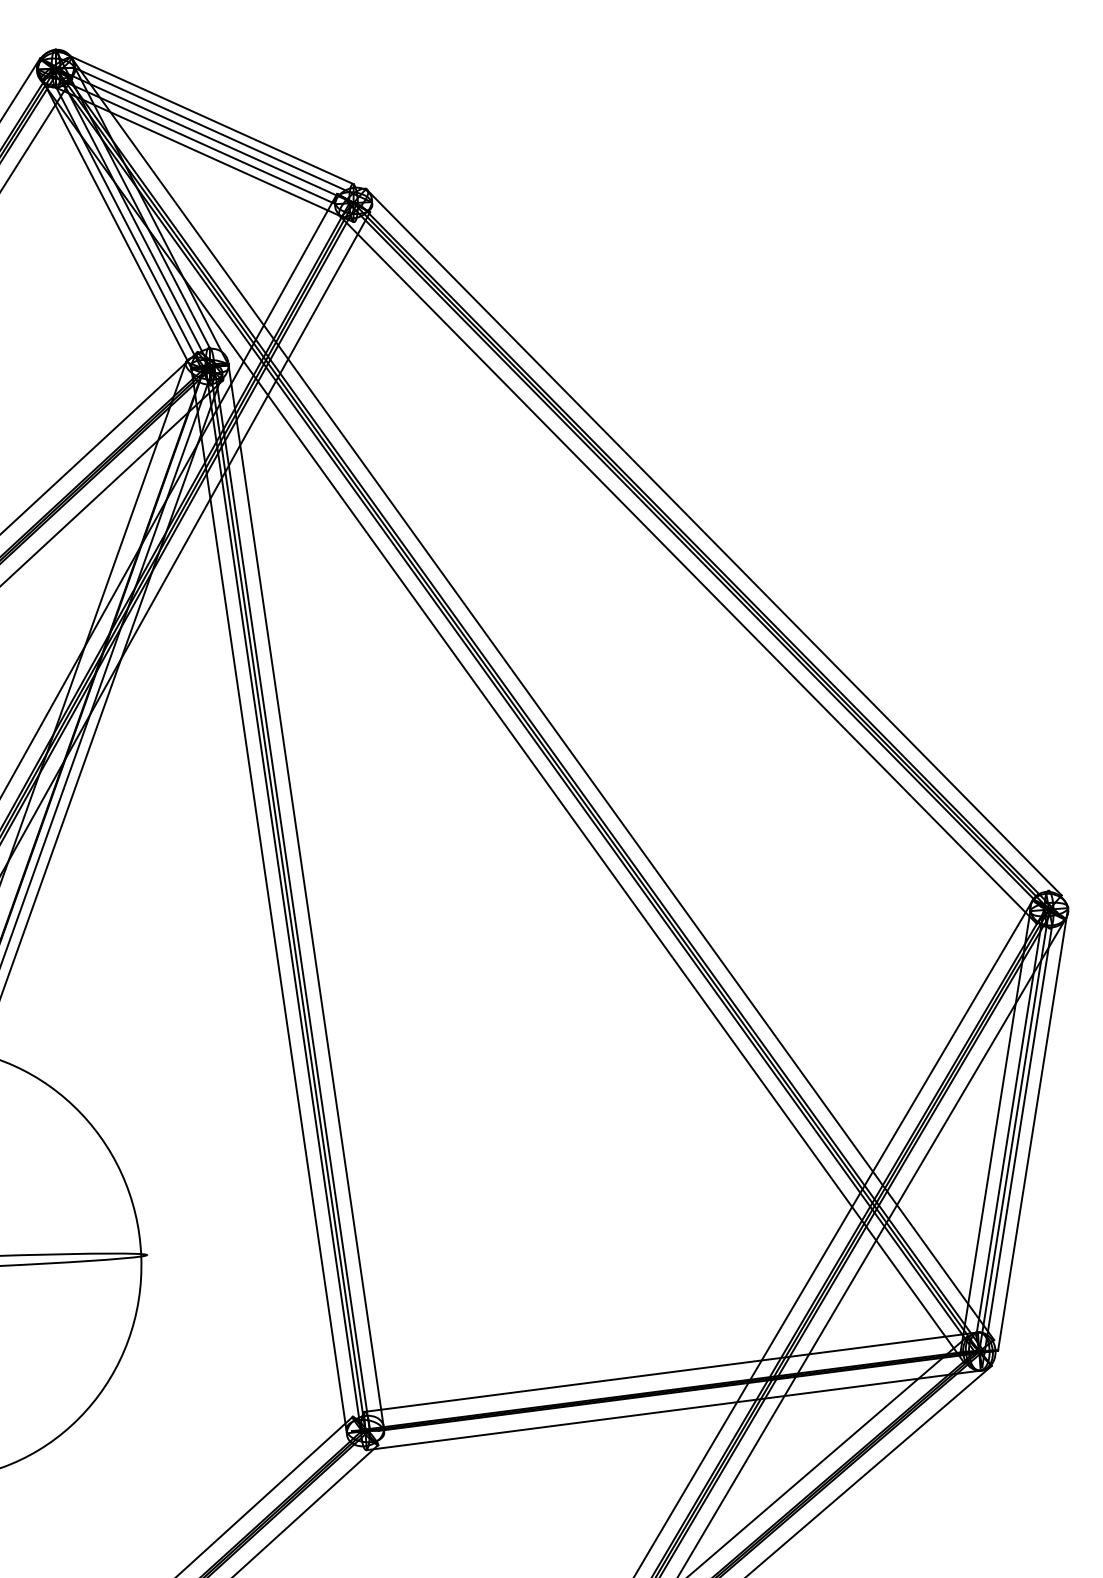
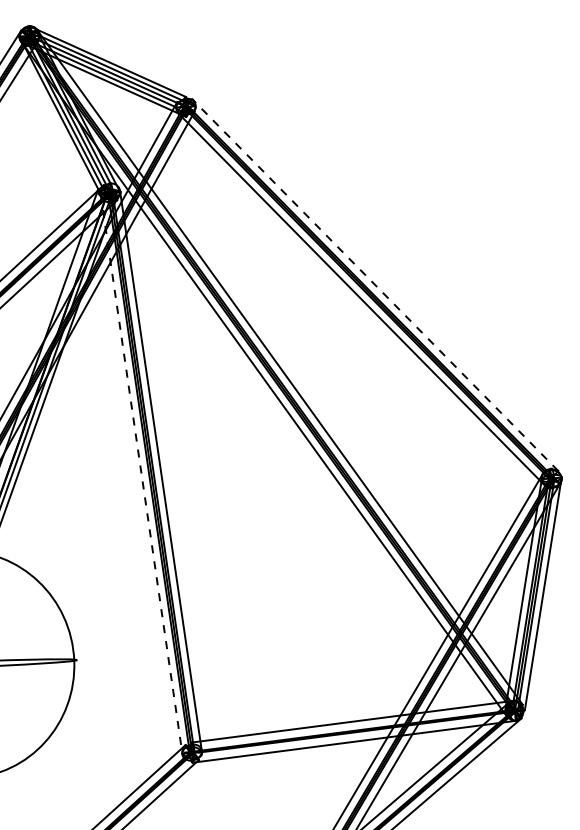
line: (714, 542) -> (375, 285), solid -> dashed
line: (269, 900) -> (141, 473), solid -> dashed

